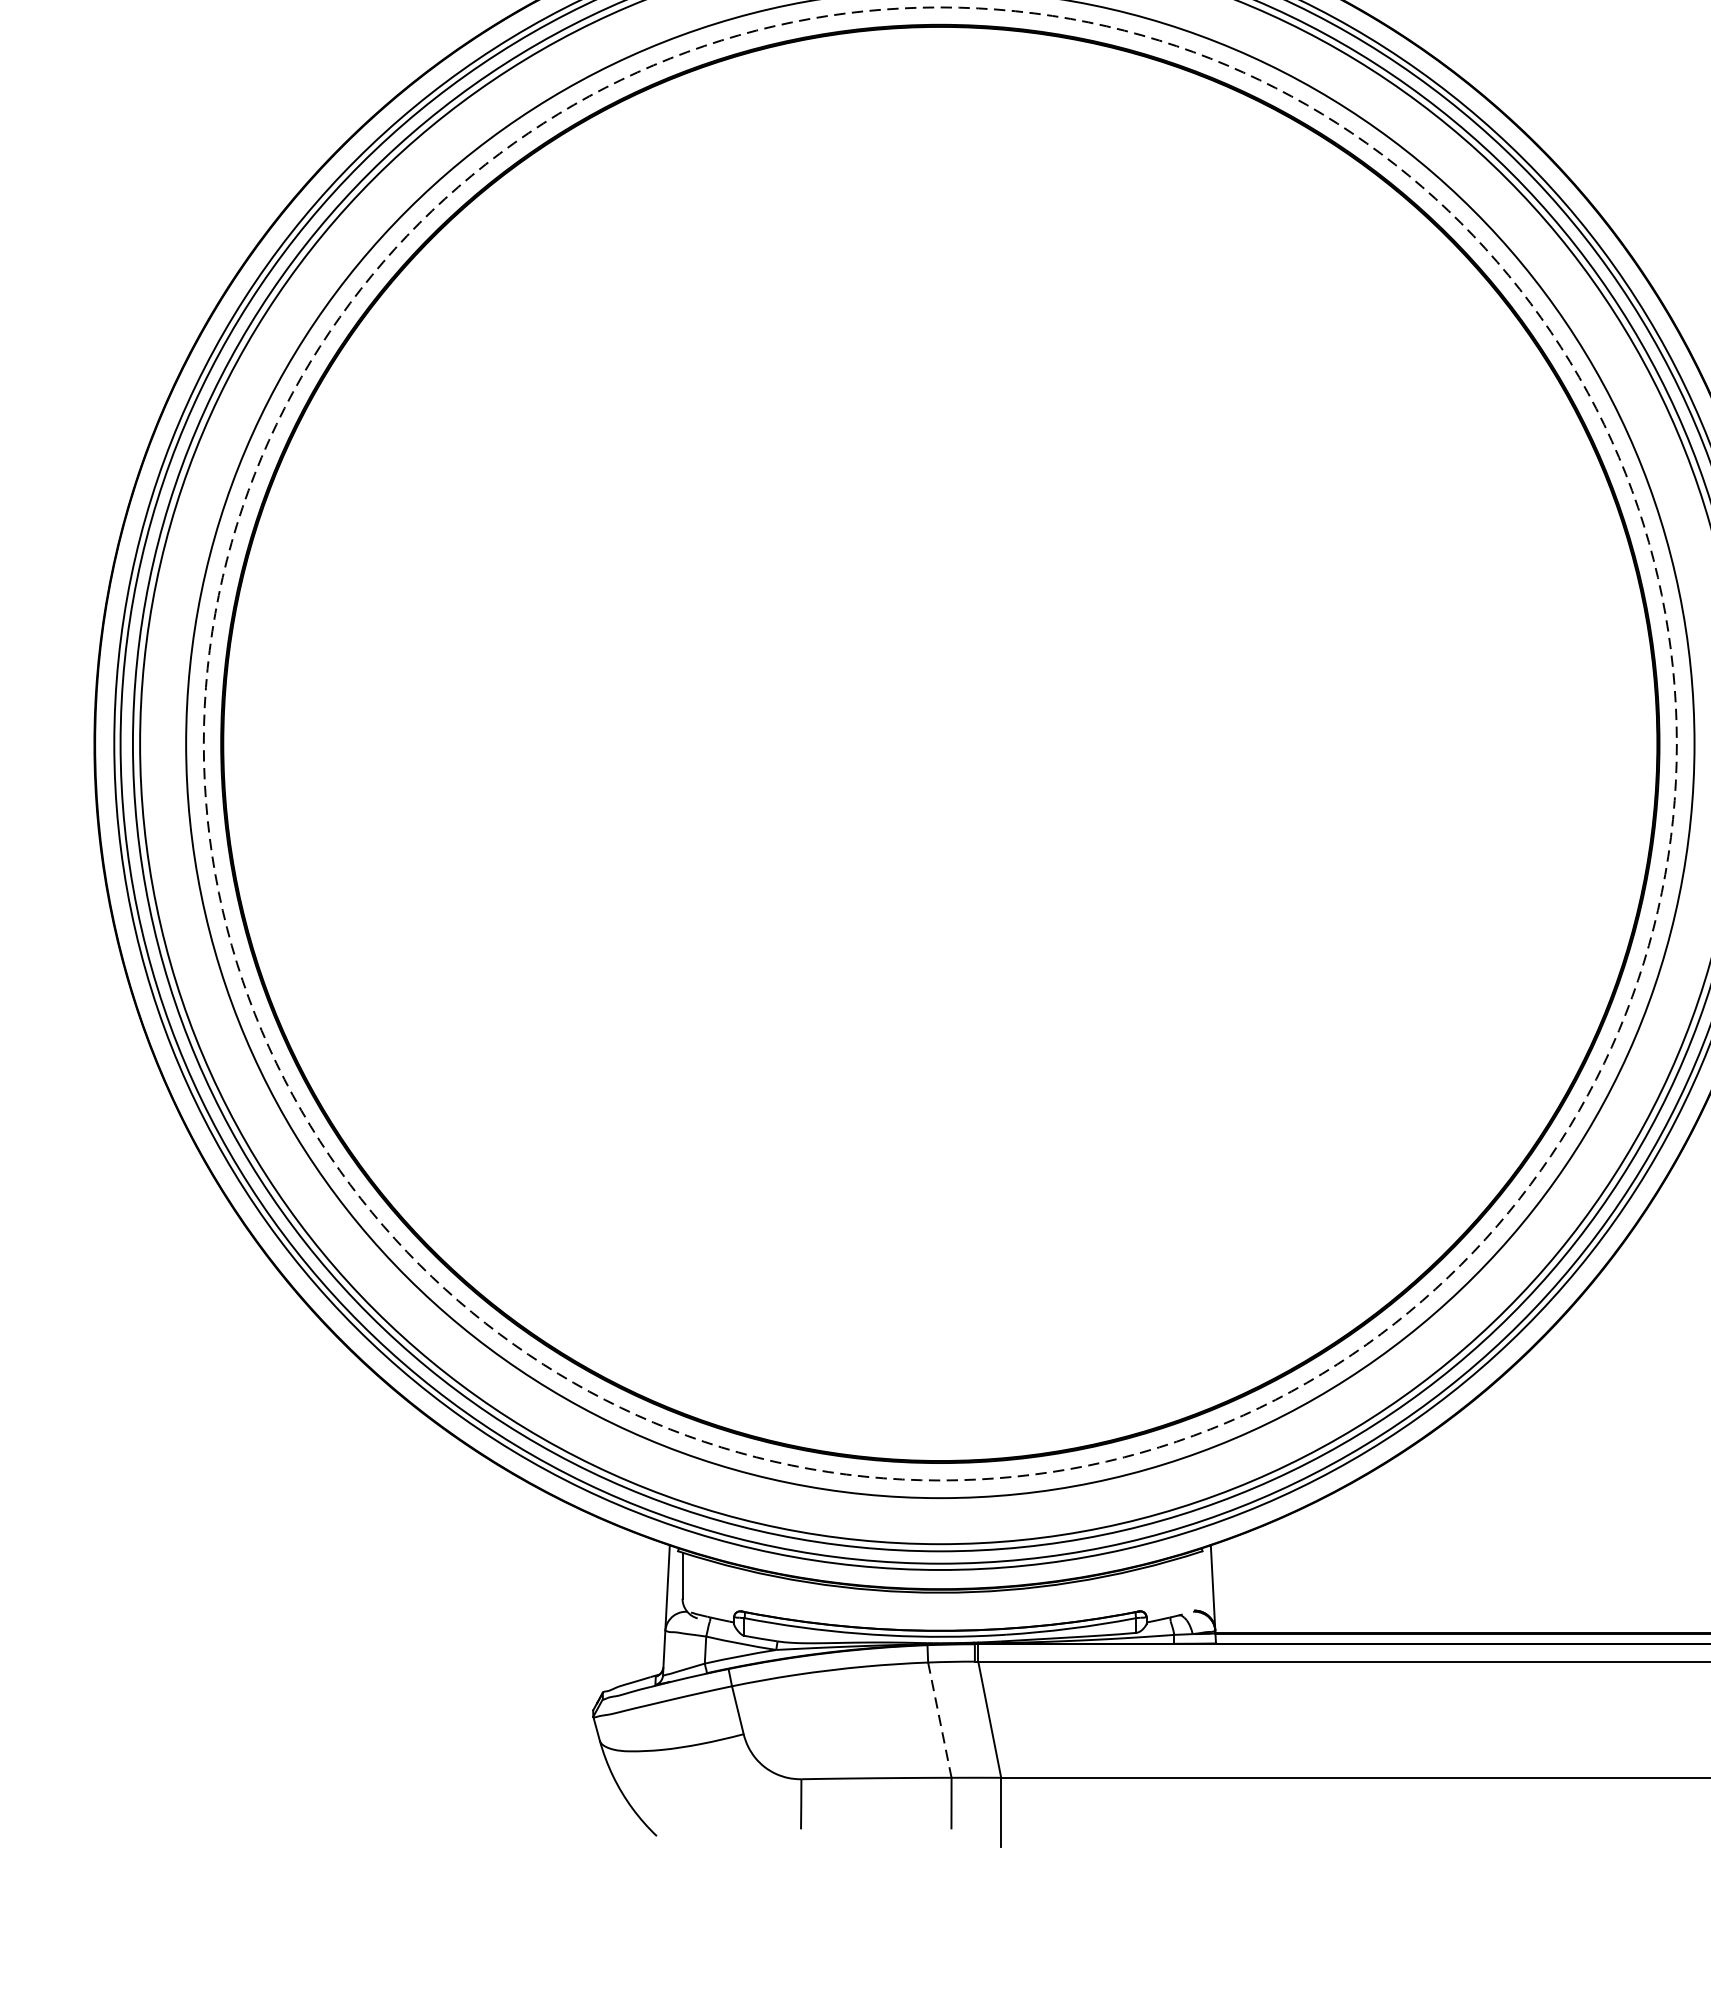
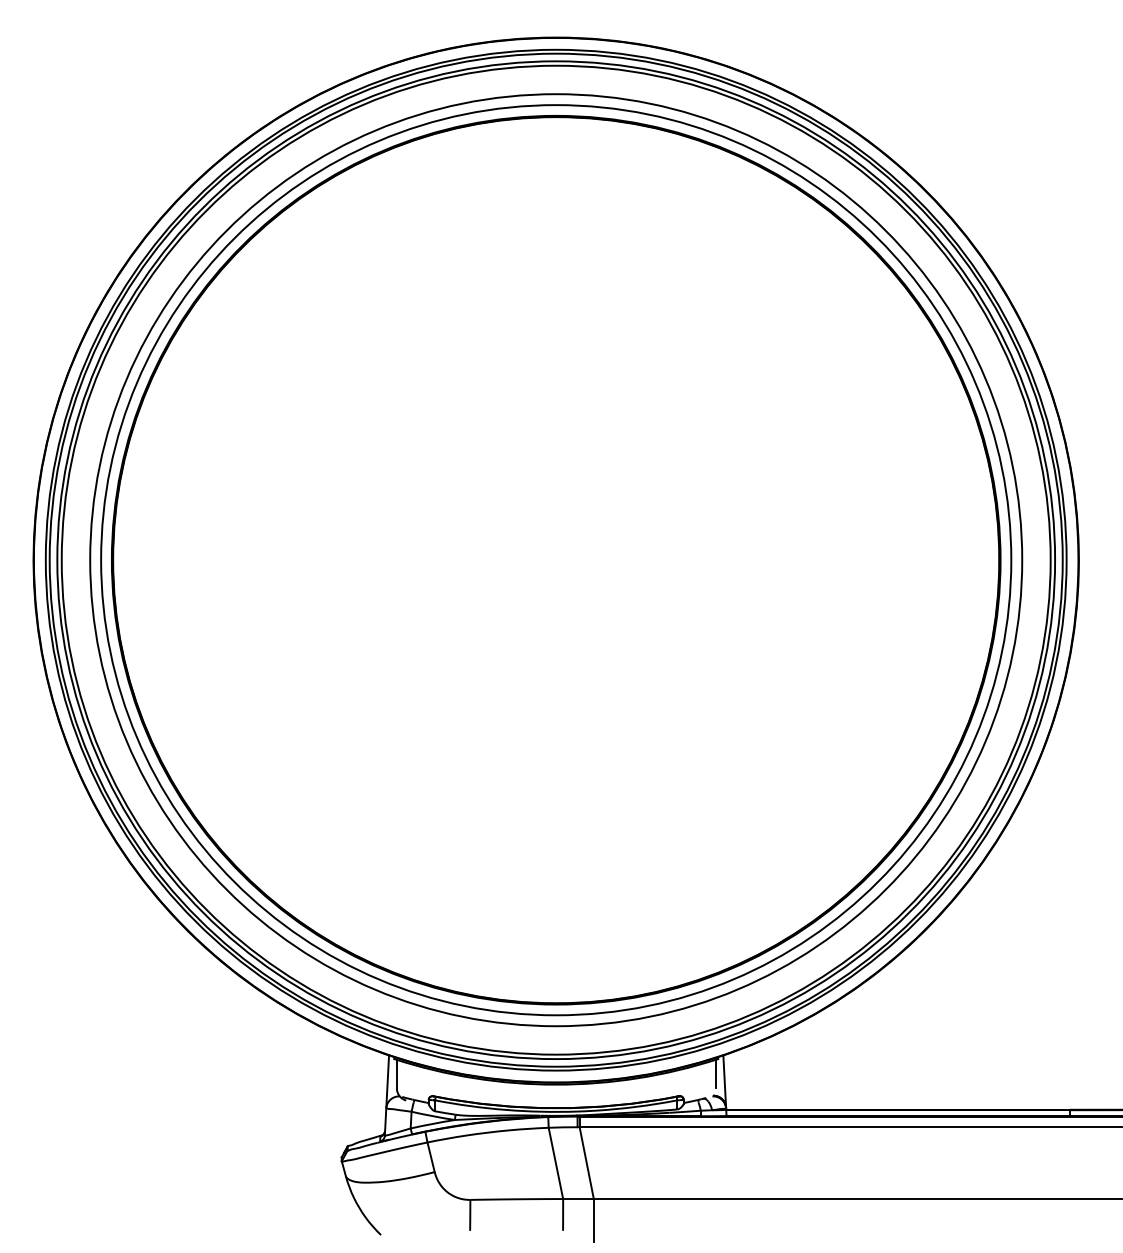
circle: (940, 744) -> (556, 560), dashed -> solid
line: (1198, 1574) -> (715, 1073), added
line: (940, 1720) -> (556, 1163), dashed -> solid

